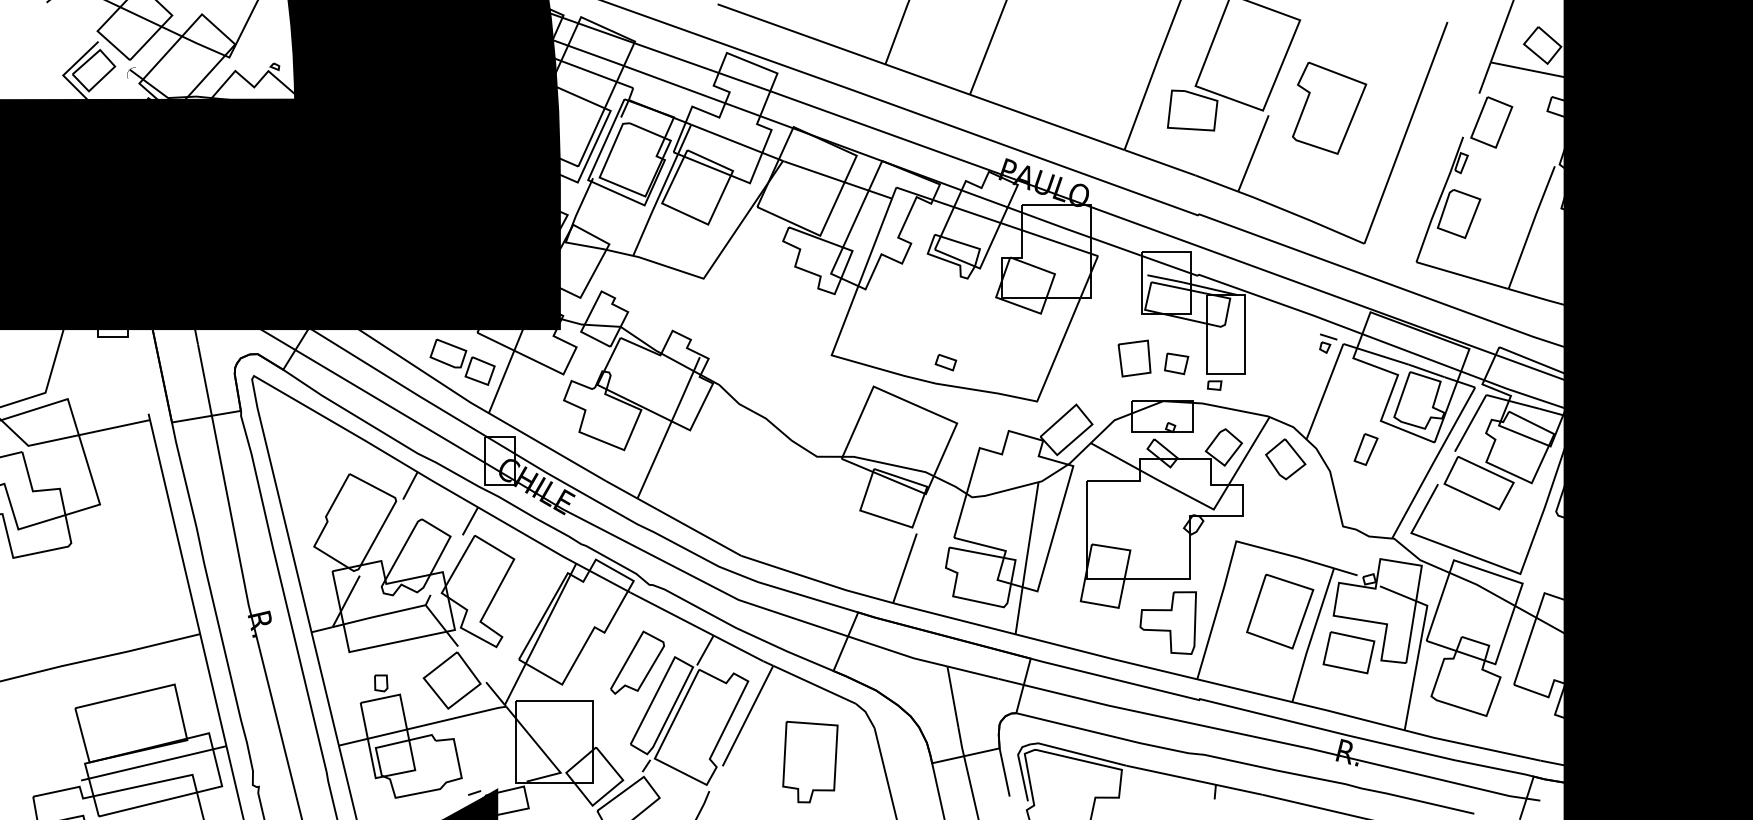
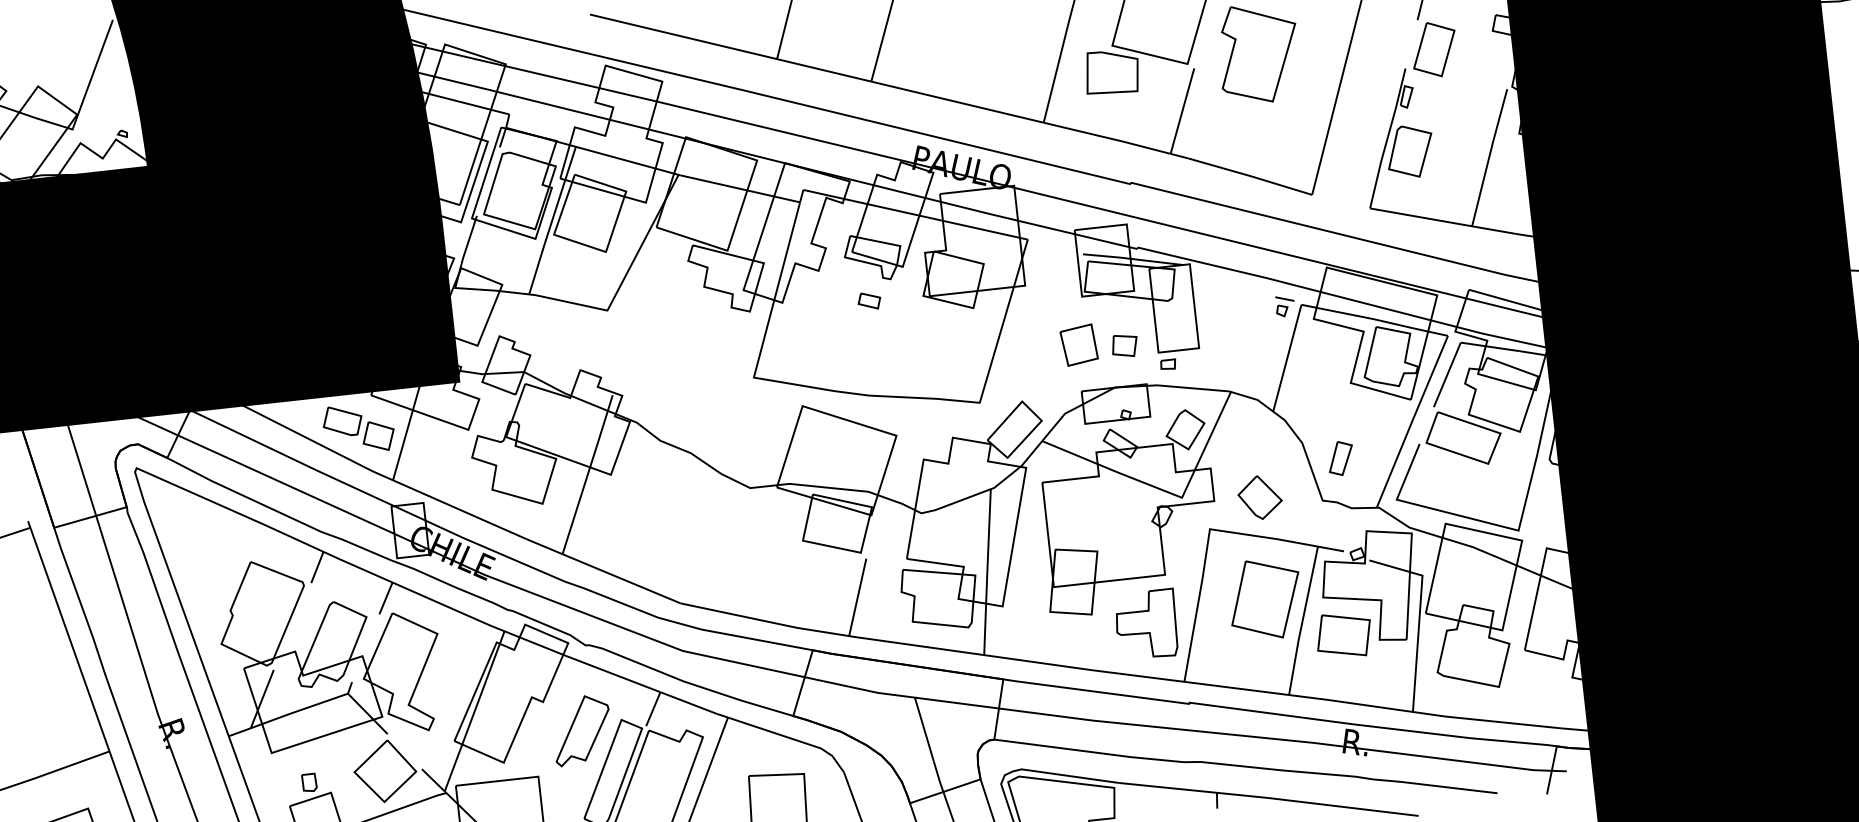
part: (945, 362) -> (869, 301), moved
part: (1365, 449) -> (1340, 458), moved
part: (1285, 459) -> (1259, 497), moved

